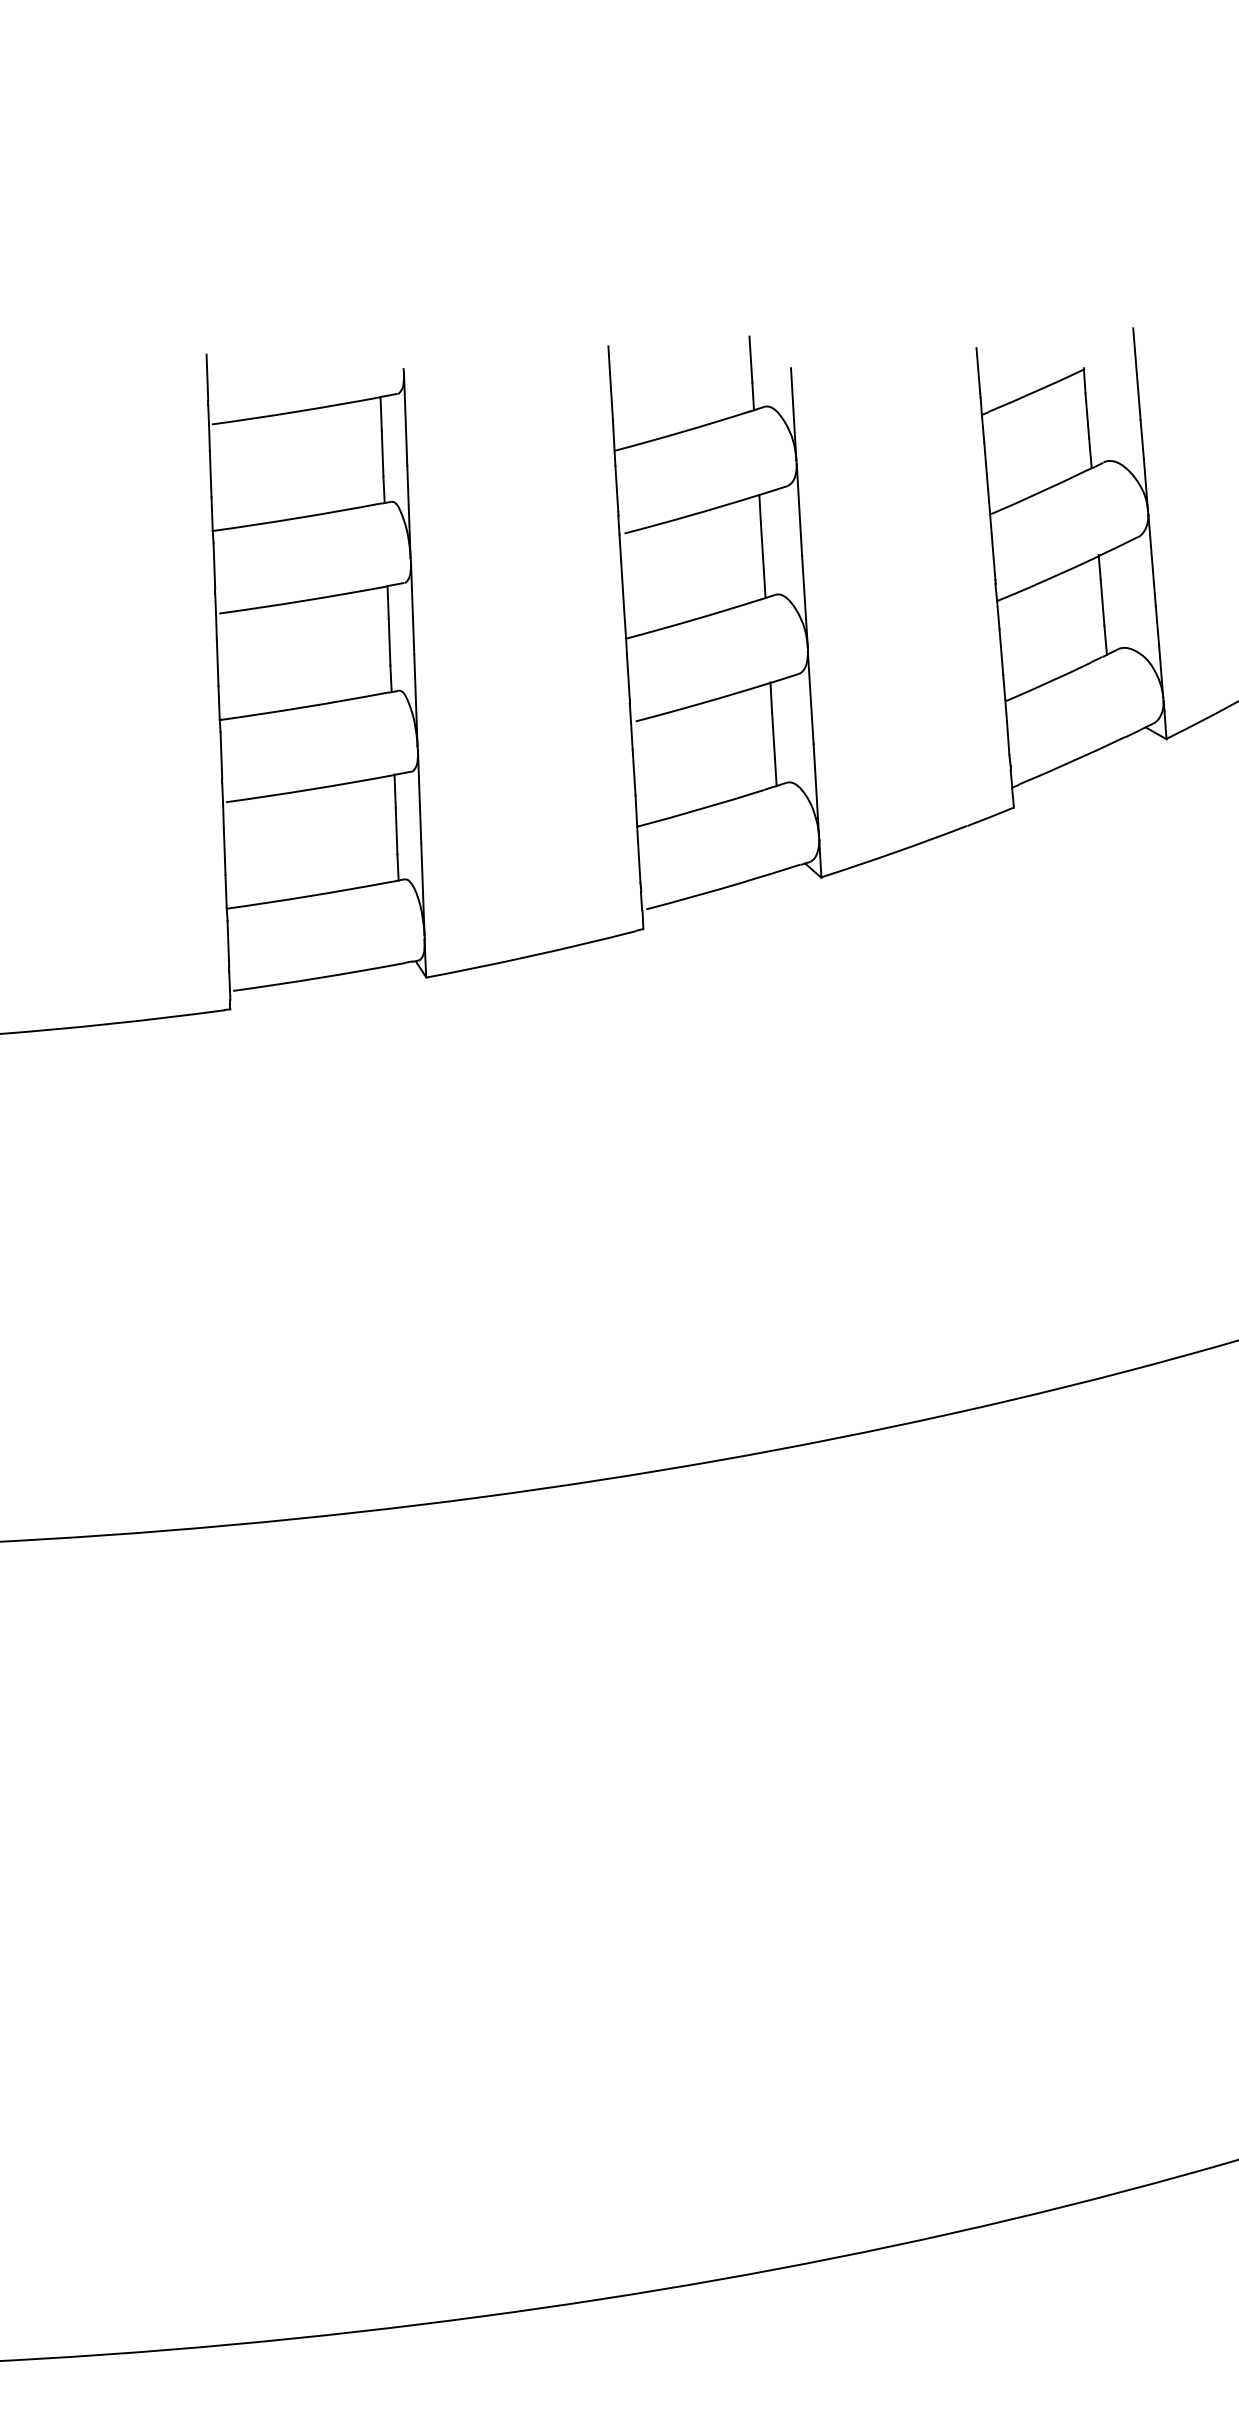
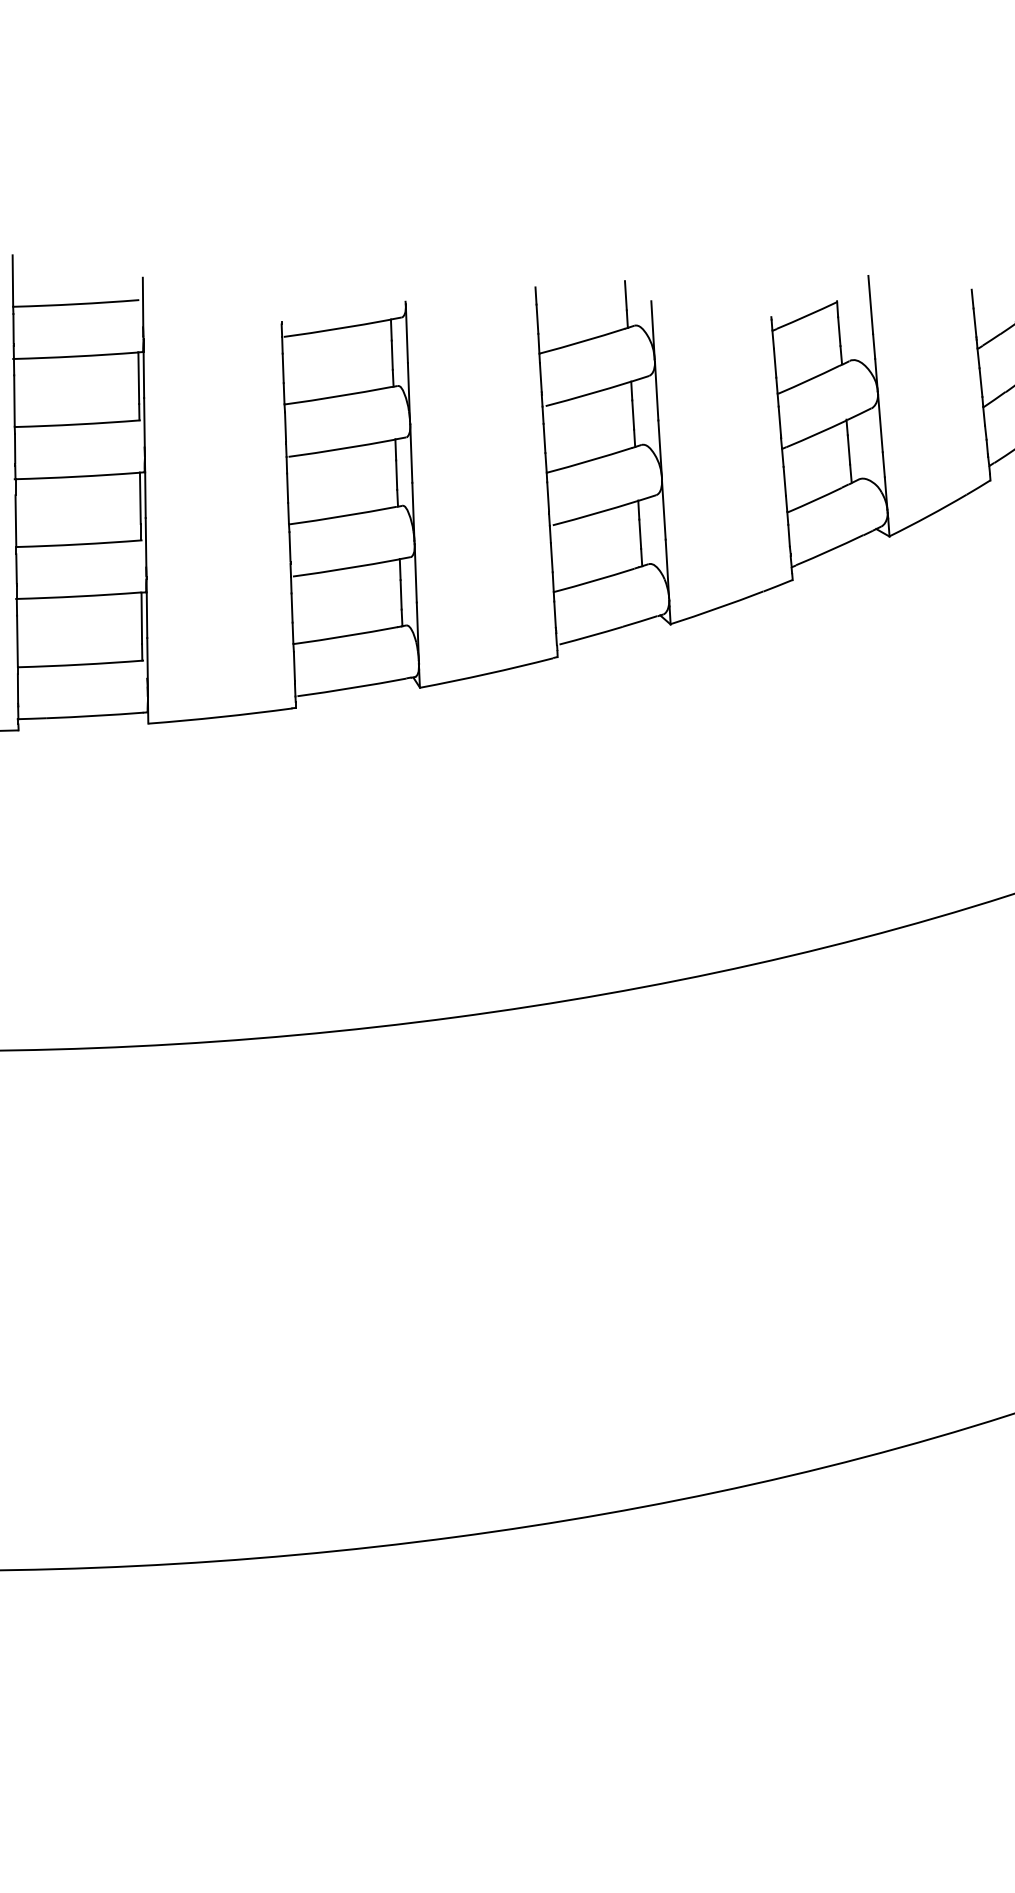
line: (978, 370) -> (770, 302), removed
line: (206, 376) -> (280, 306), removed

